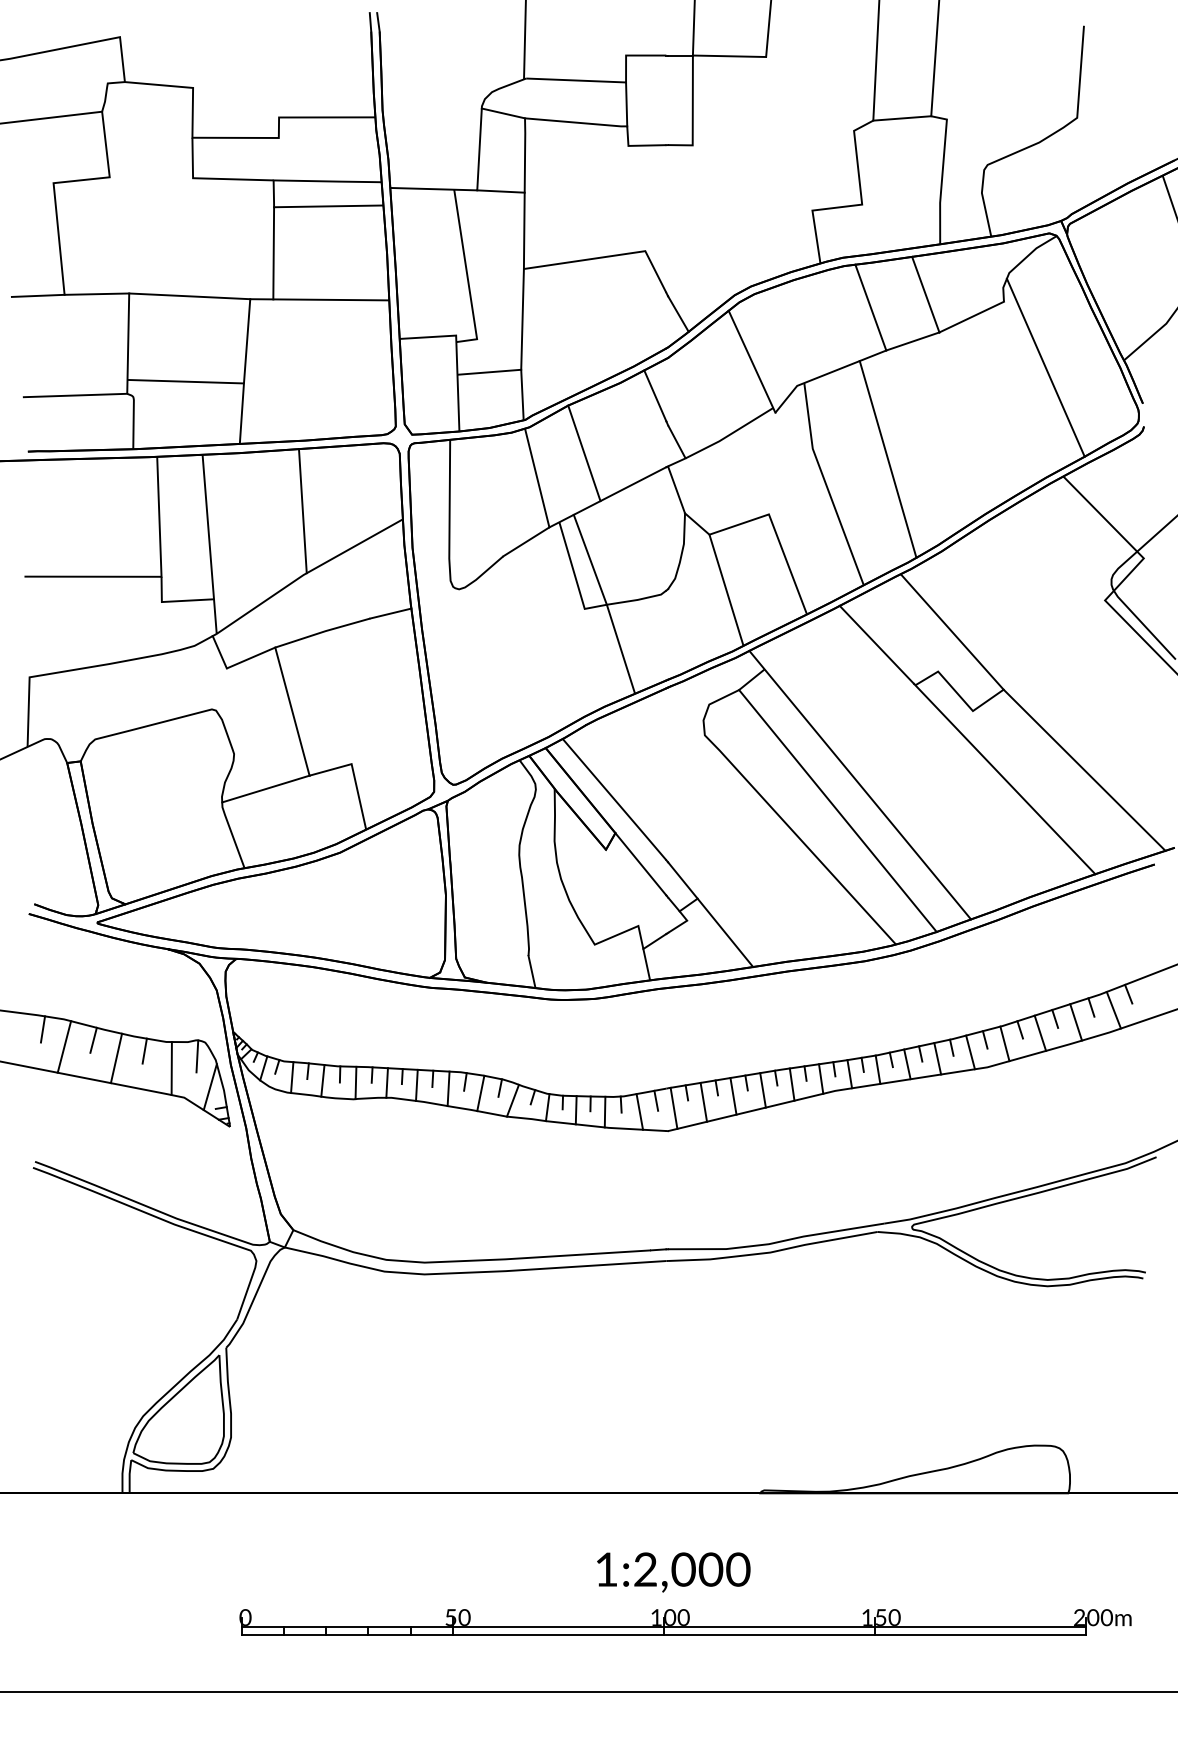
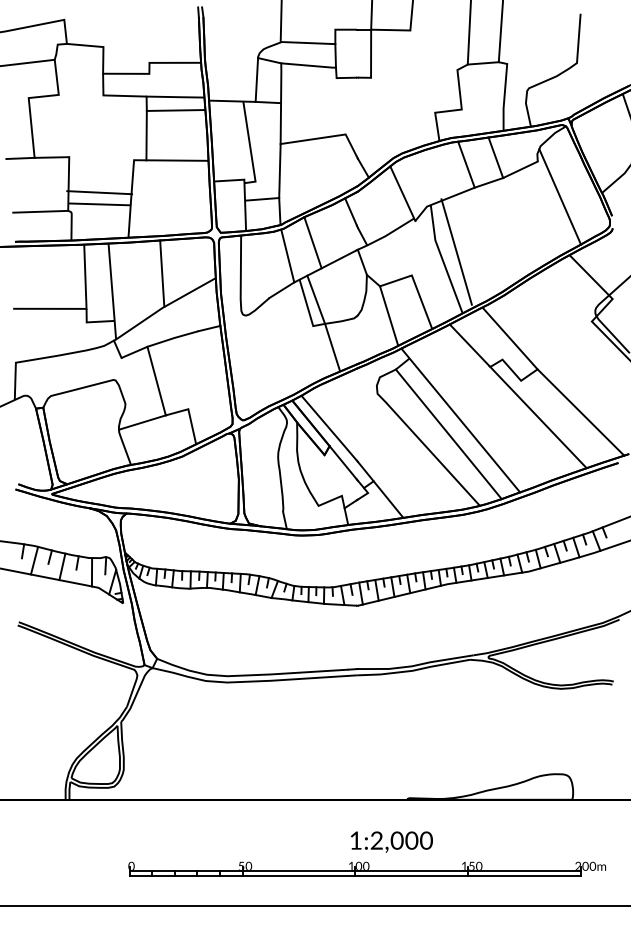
line: (189, 295) -> (99, 192), moved
line: (887, 458) -> (456, 251), moved
text: (673, 1571) -> (391, 841), moved

